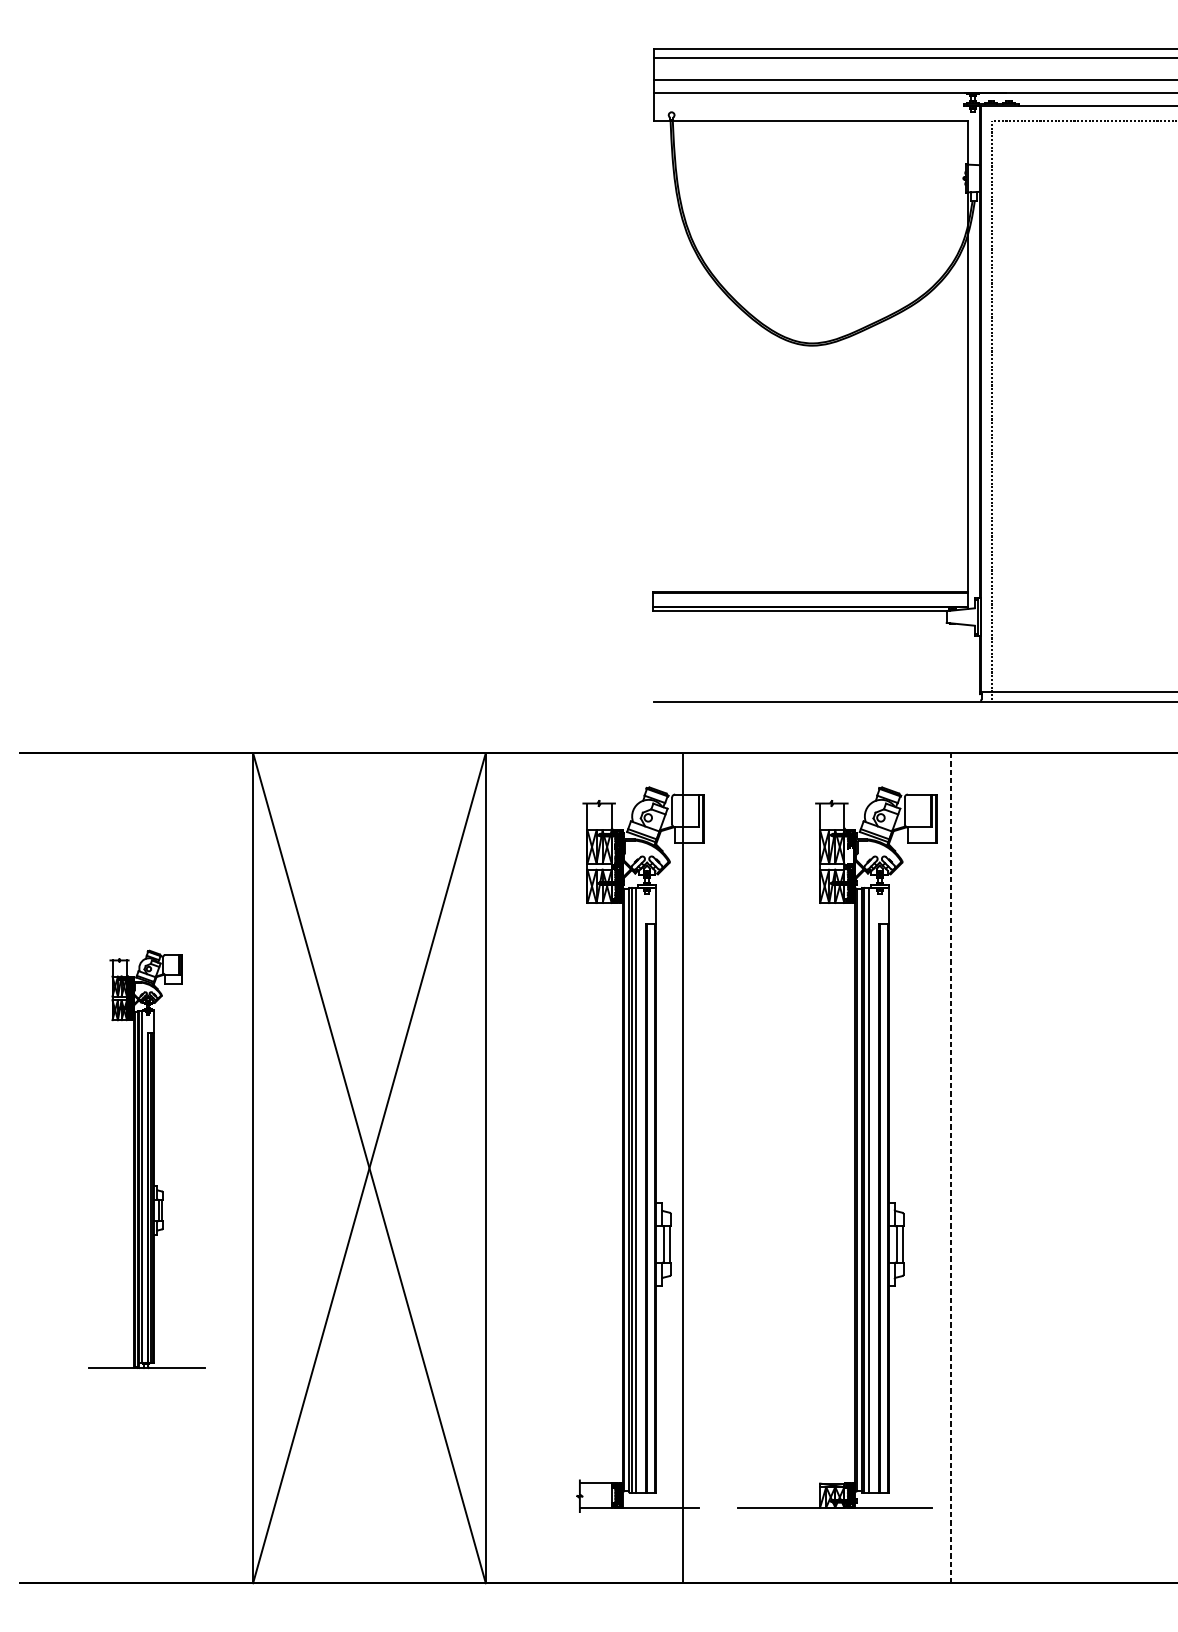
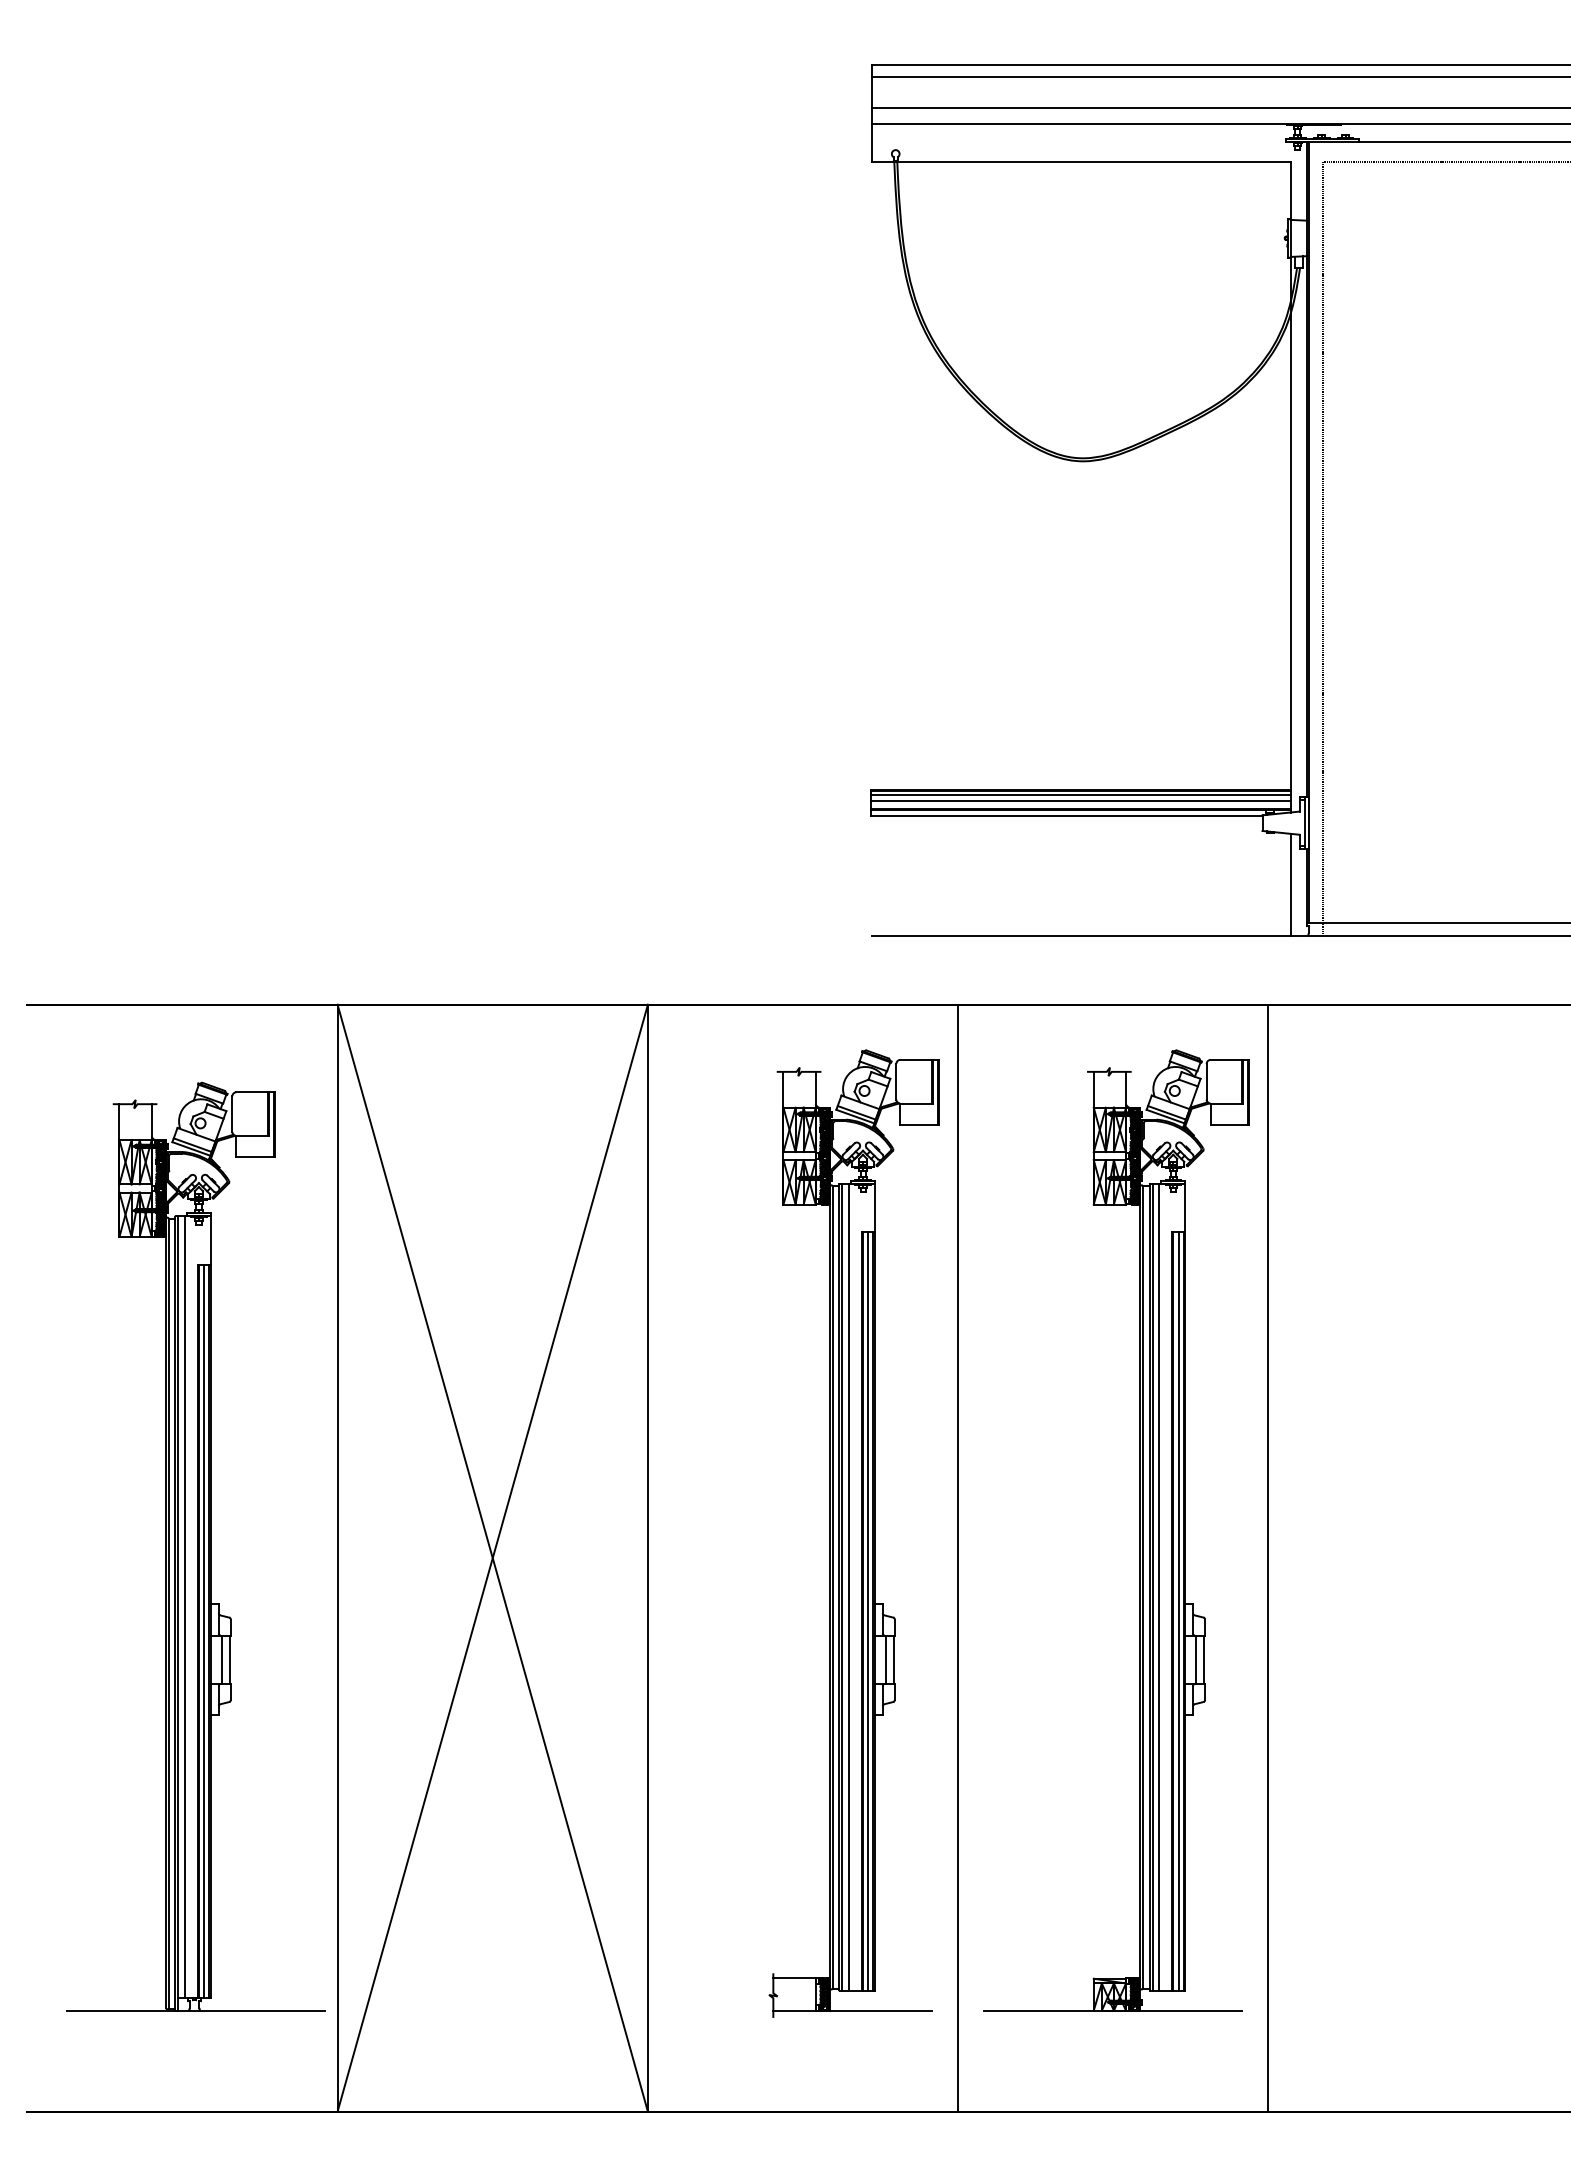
line: (810, 595) -> (1080, 794), added
line: (810, 600) -> (1080, 800), added
line: (967, 663) -> (1290, 884), added
hatch: (850, 855) -> (1134, 1141), added
part: (146, 1159) -> (195, 1546), size x1.67
line: (682, 1167) -> (958, 1557), moved
line: (951, 1168) -> (1268, 1558), dashed -> solid
line: (651, 1208) -> (868, 1611), added
line: (883, 1208) -> (1178, 1611), added

